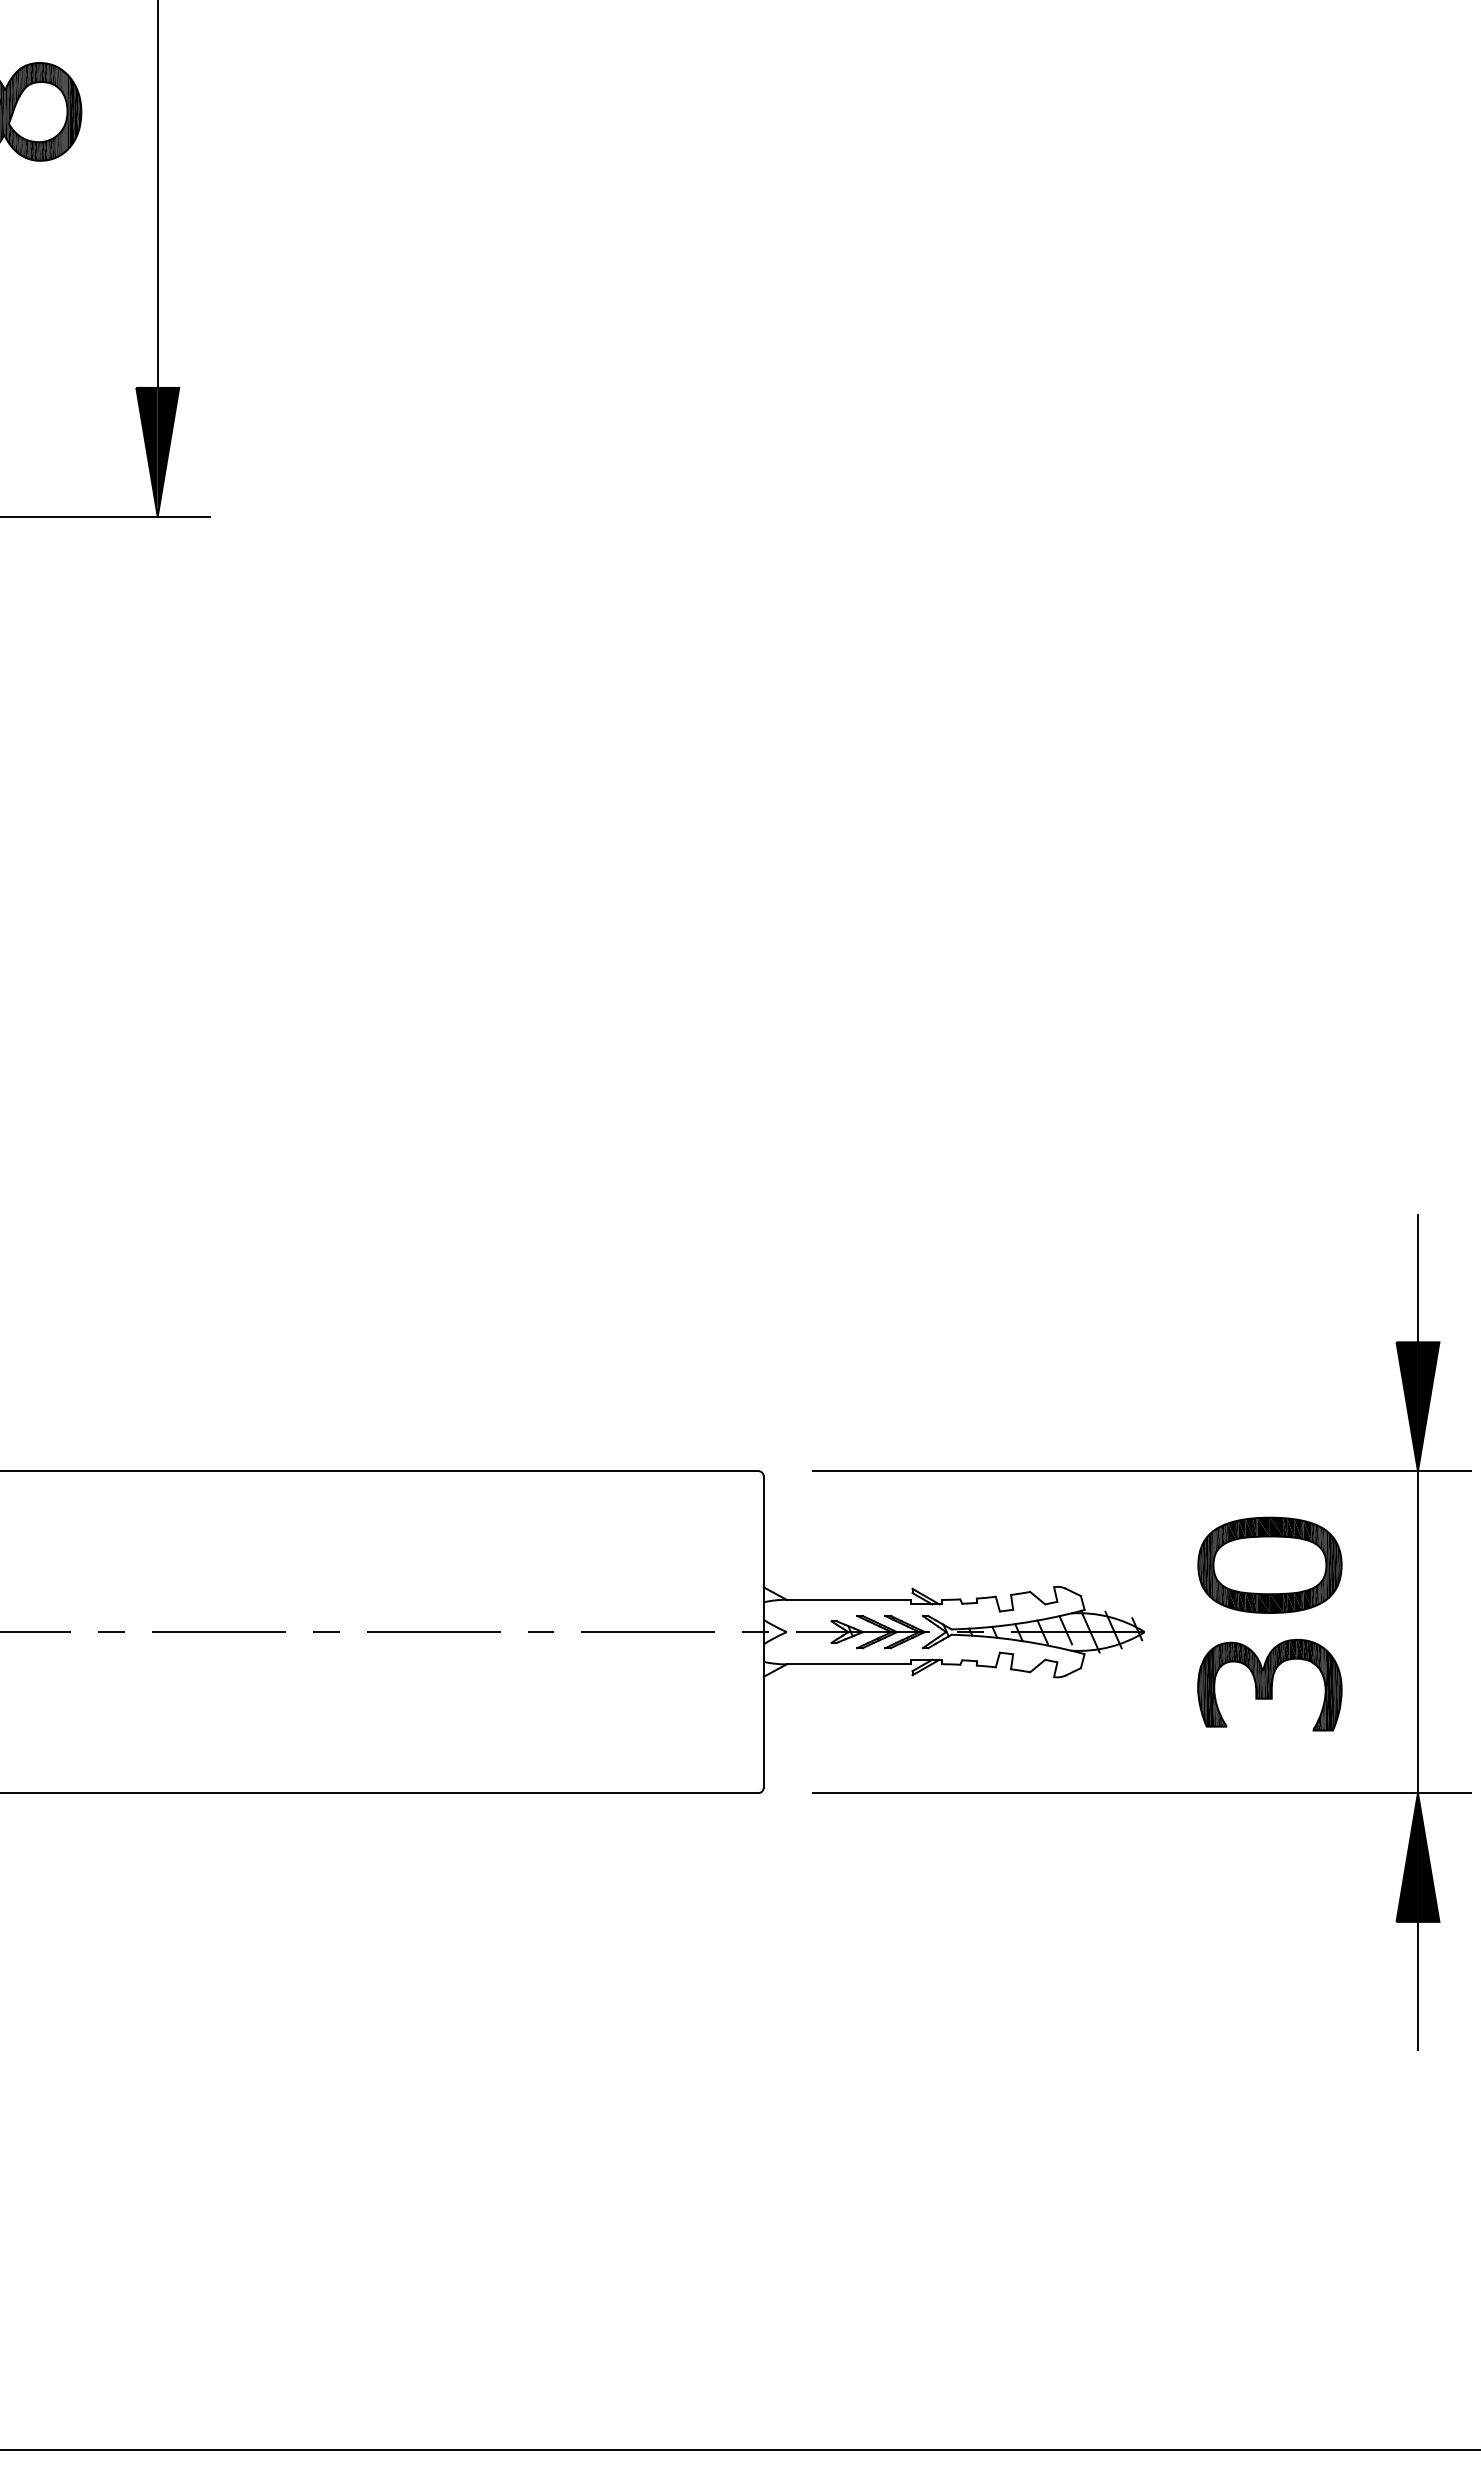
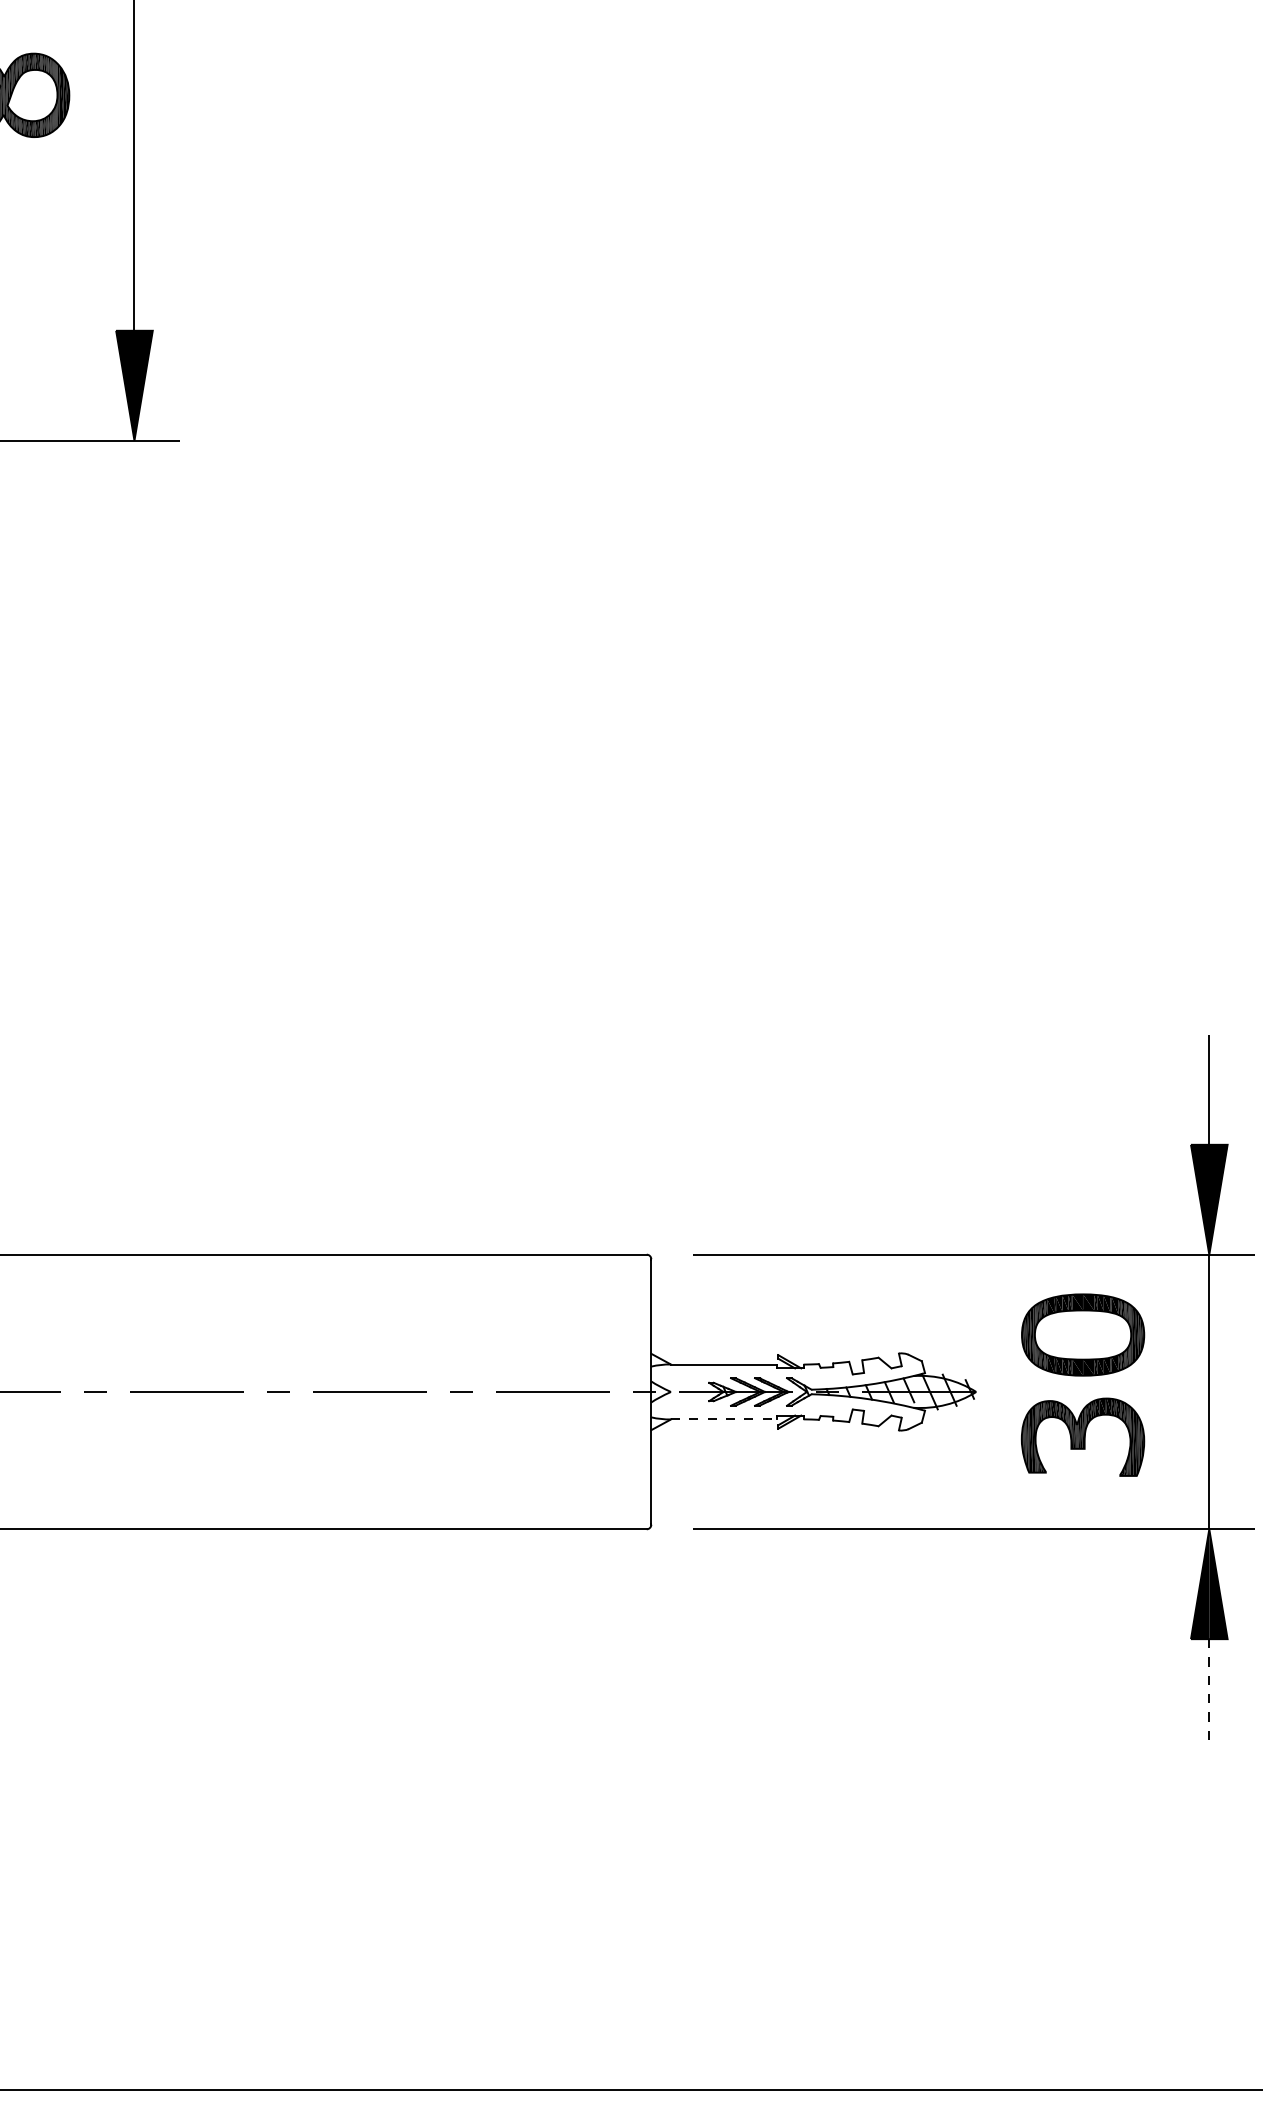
line: (849, 1664) -> (724, 1419), solid -> dashed
line: (1417, 1986) -> (1208, 1694), solid -> dashed

